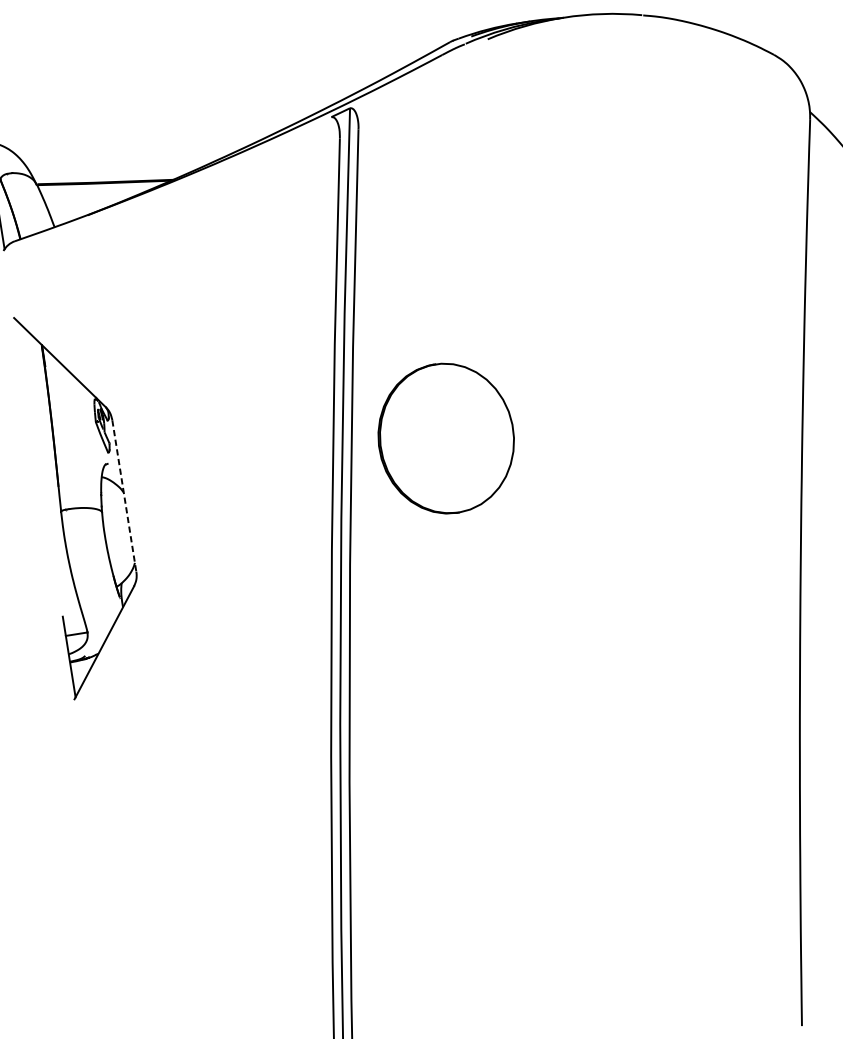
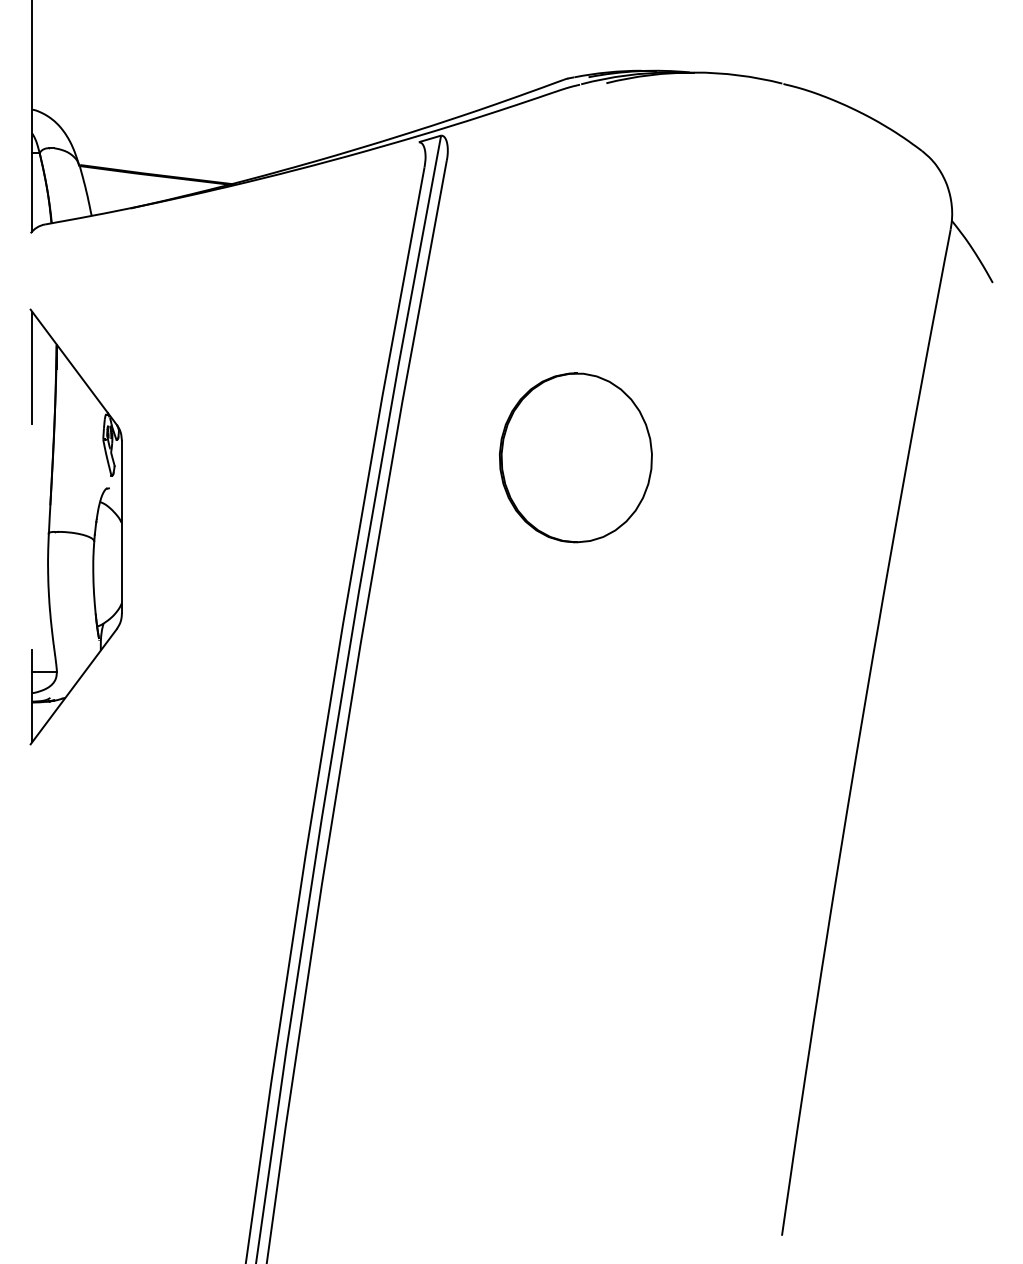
line: (23, 368) -> (32, 367), added
part: (445, 438) -> (575, 457), moved
line: (124, 496) -> (121, 527), dashed -> solid

